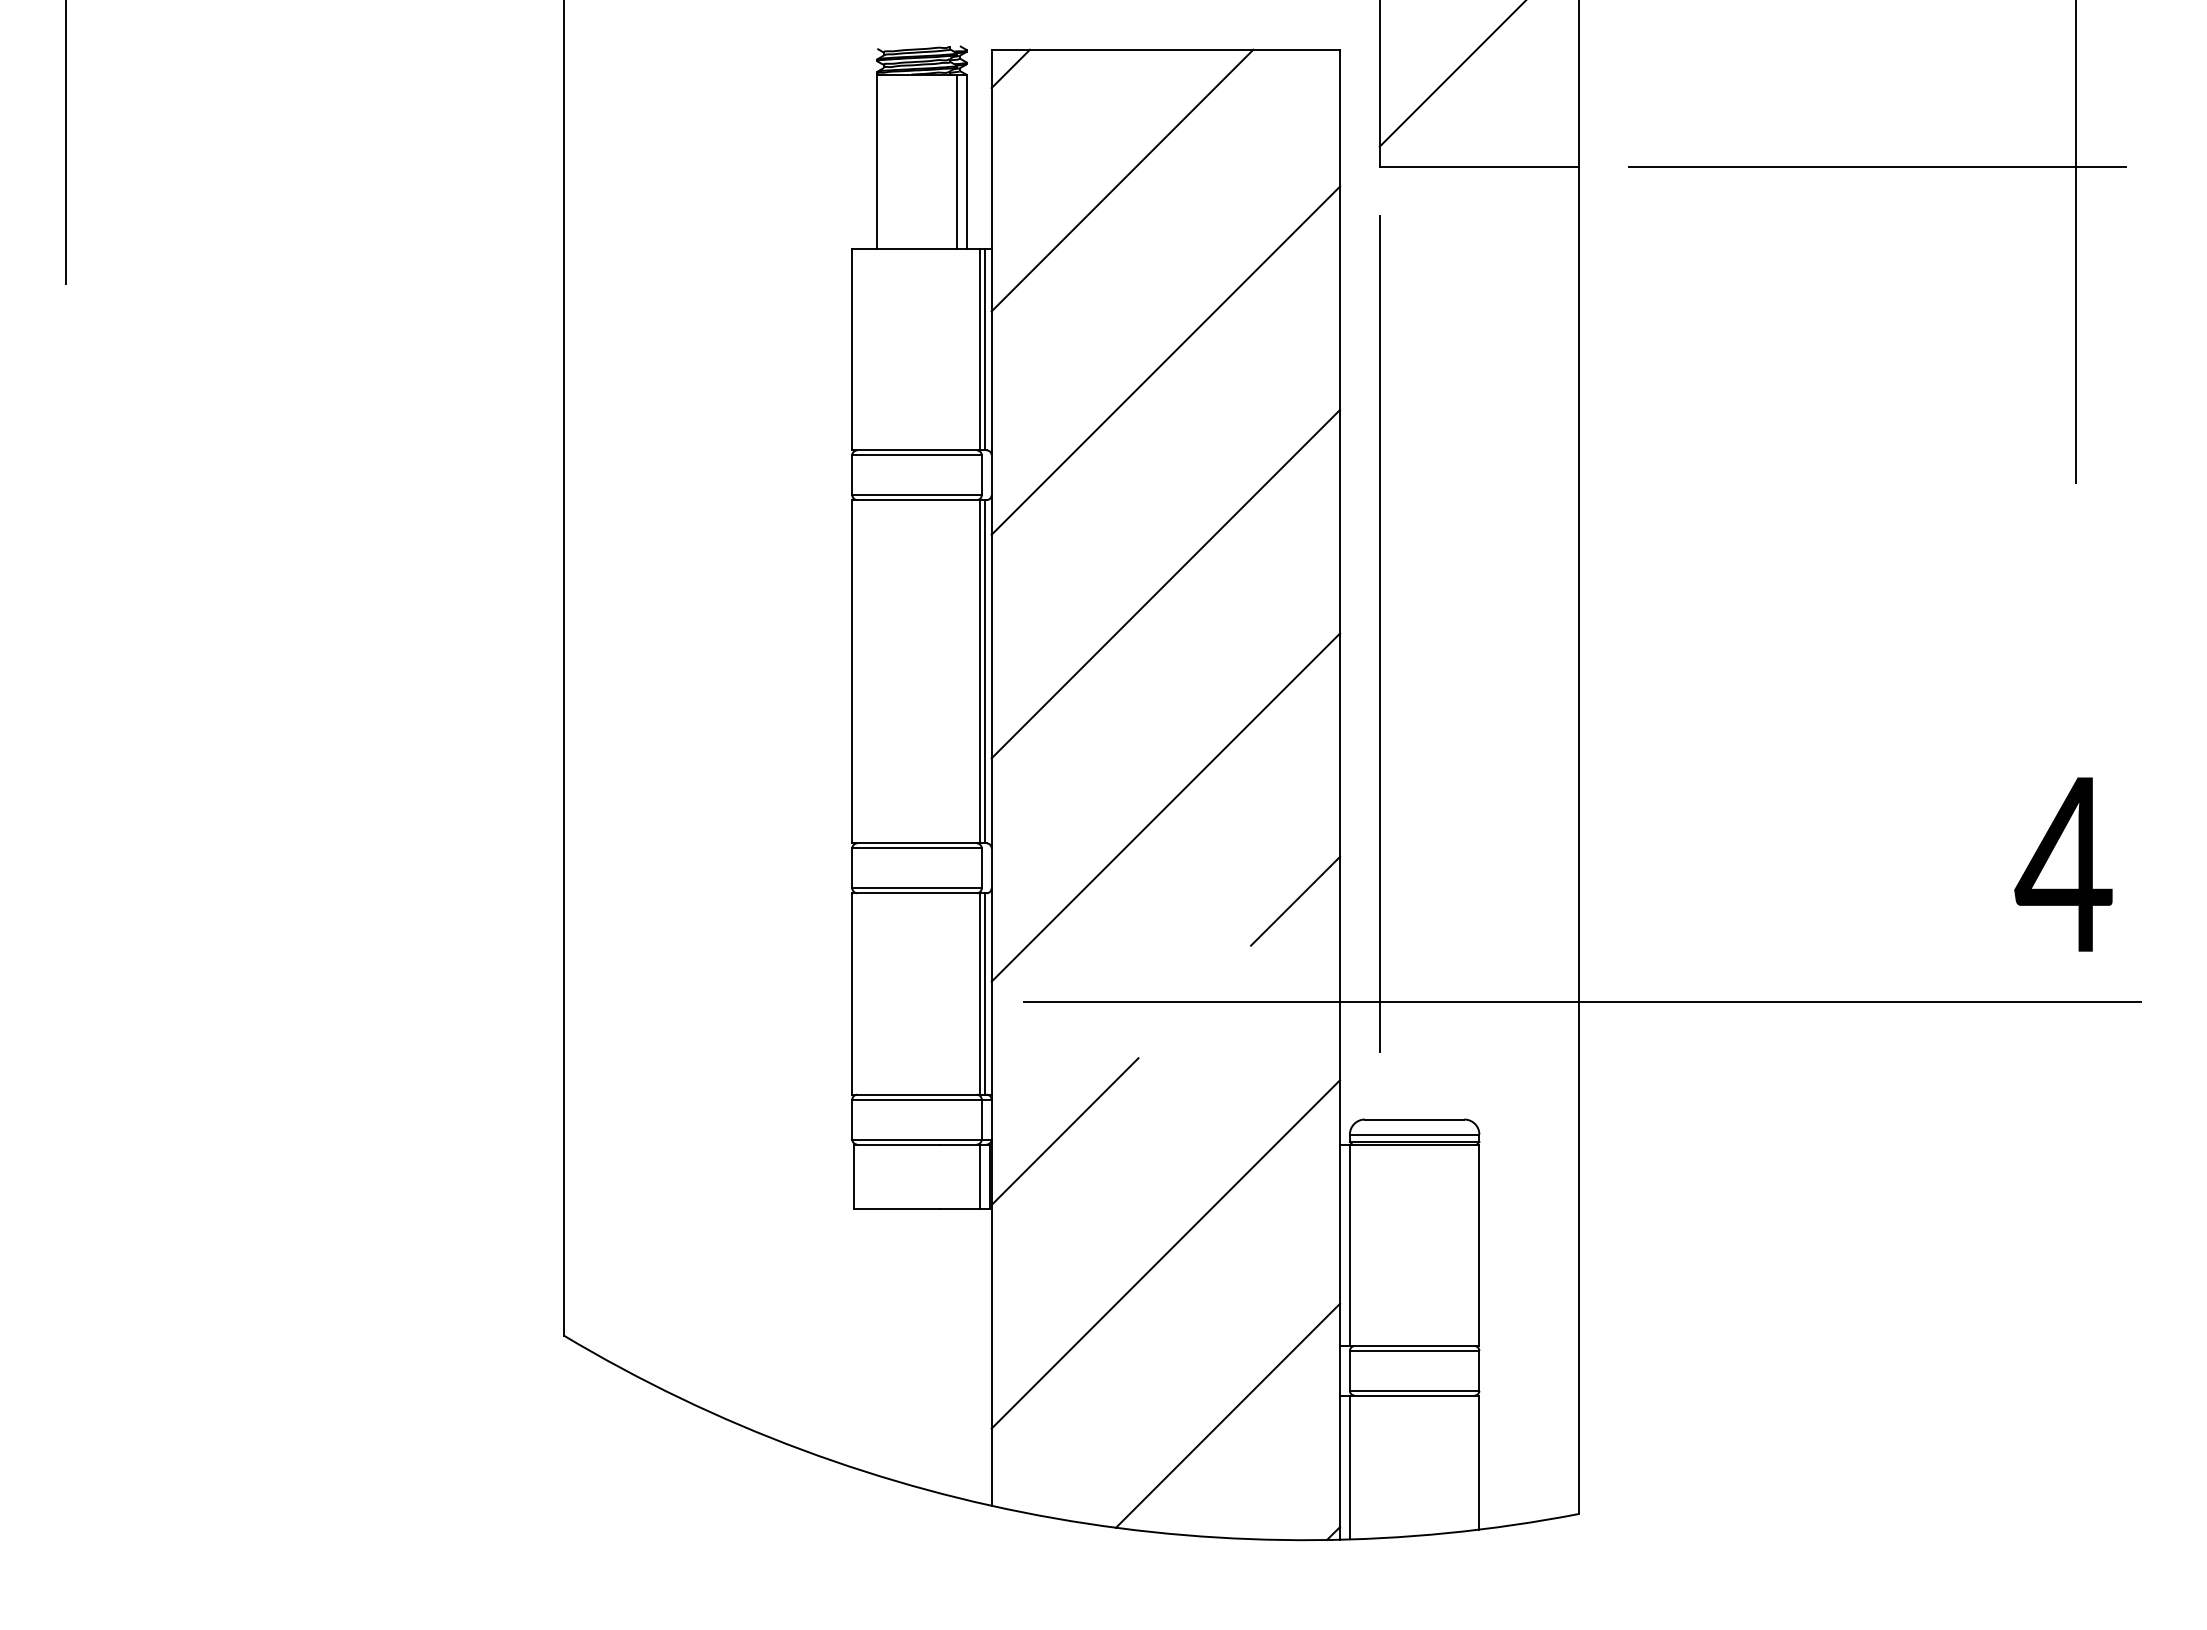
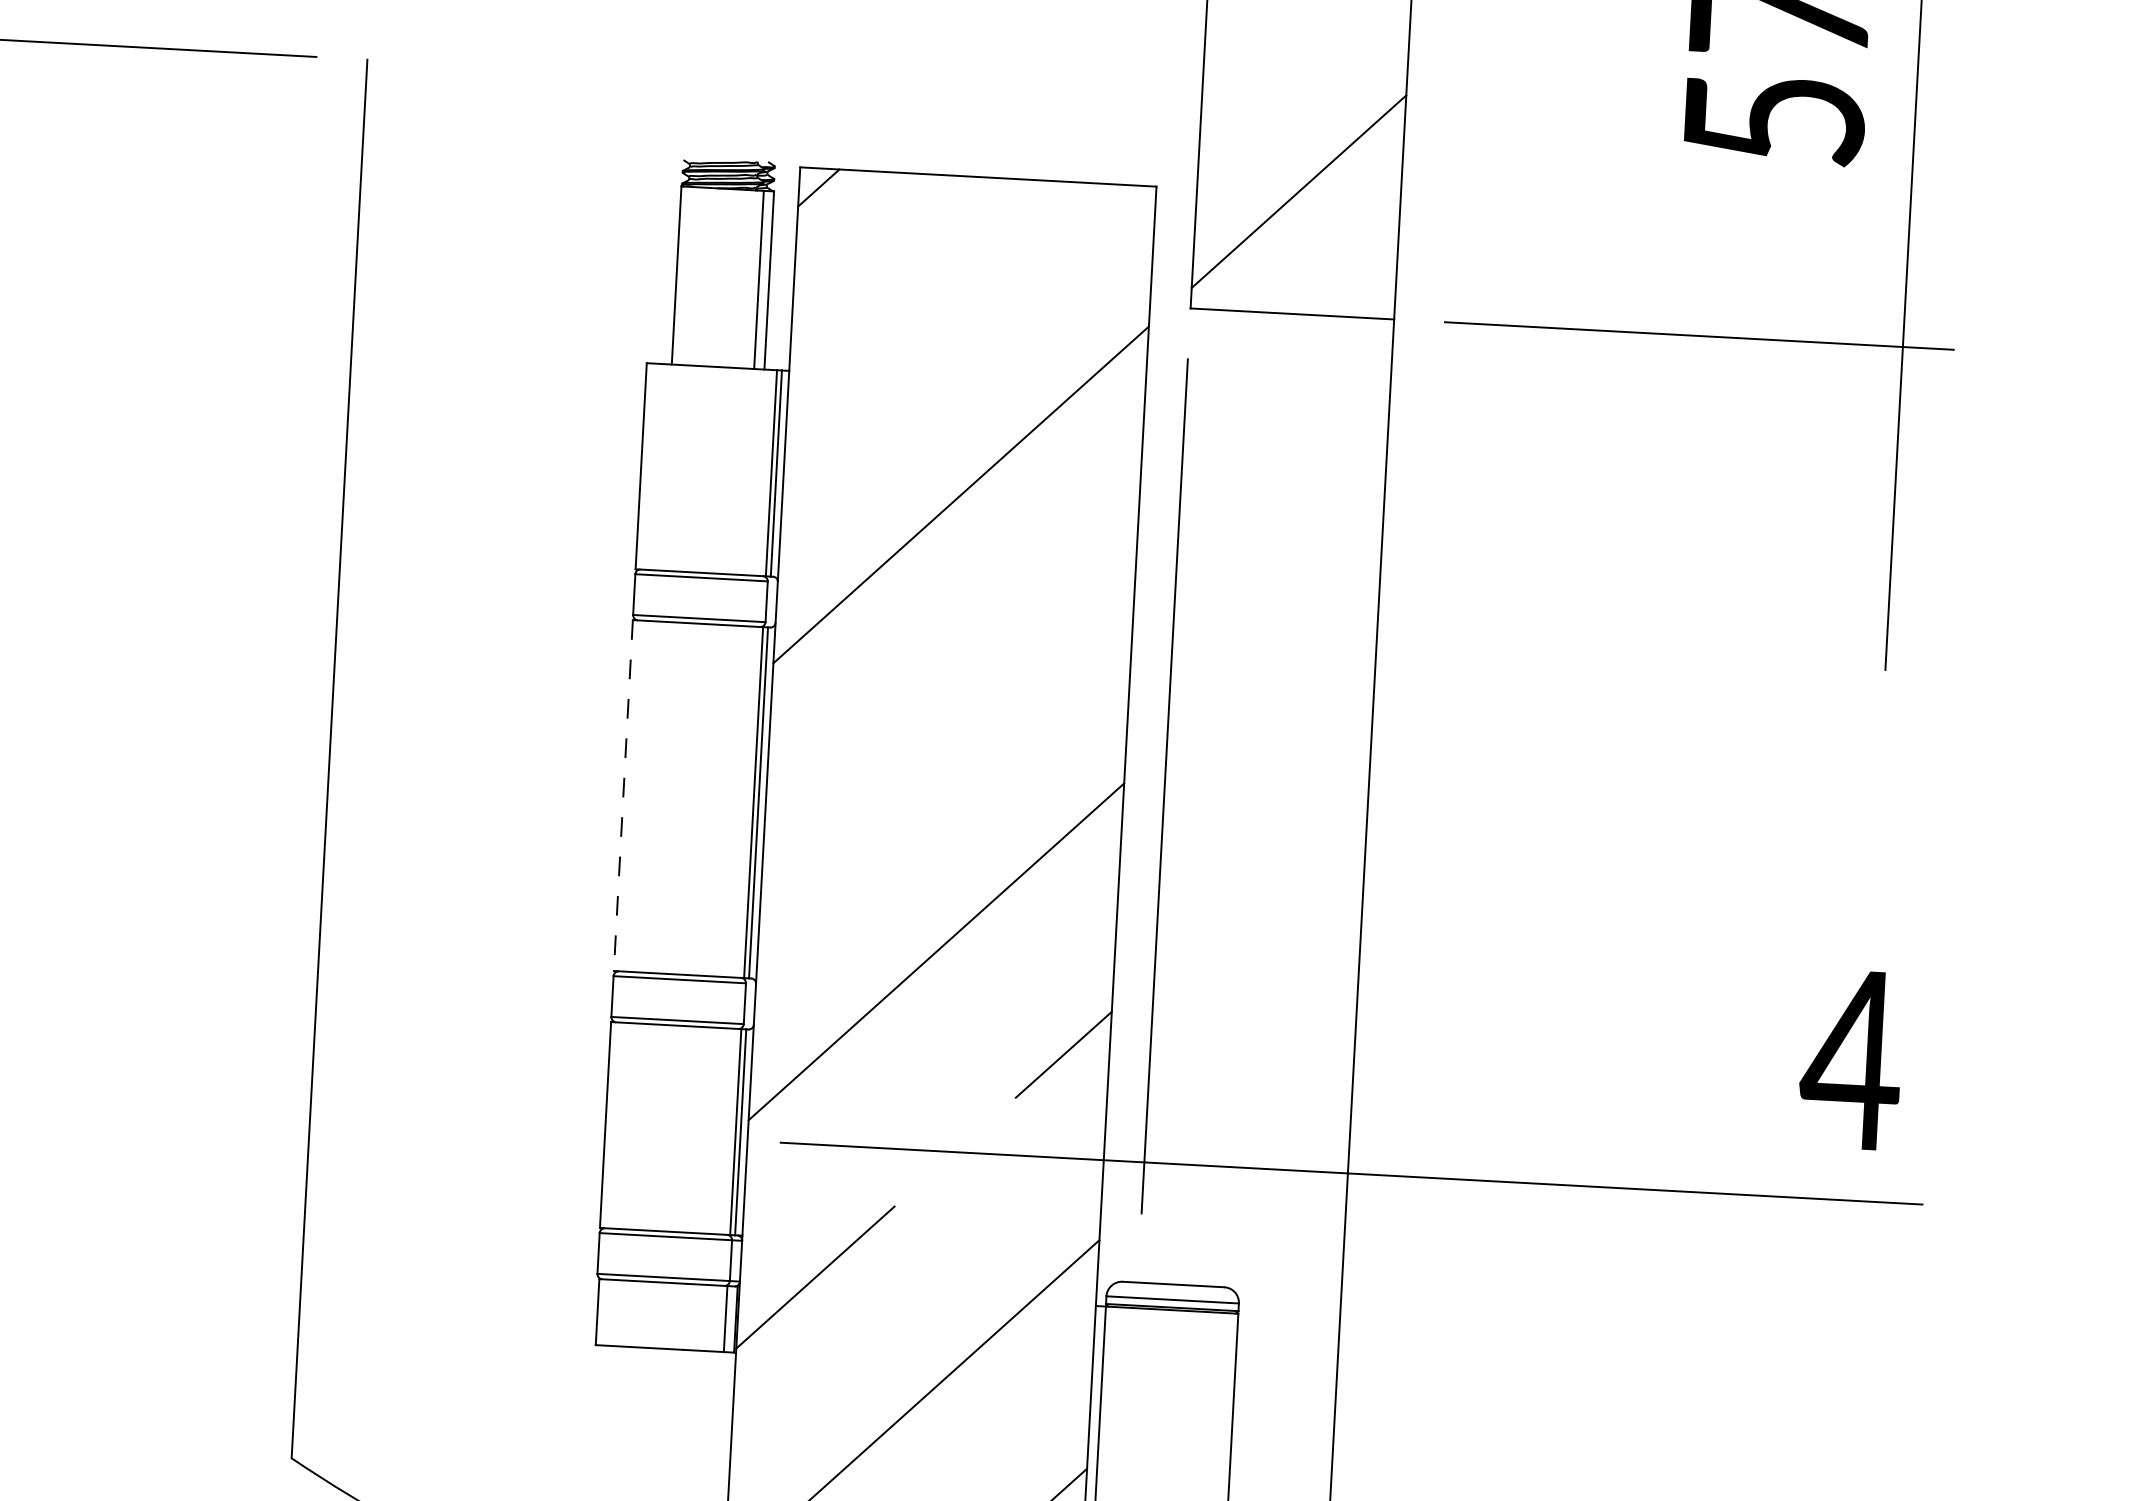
line: (1122, 180) -> (926, 308), removed
line: (1165, 583) -> (948, 722), removed
line: (852, 671) -> (623, 795), solid -> dashed

